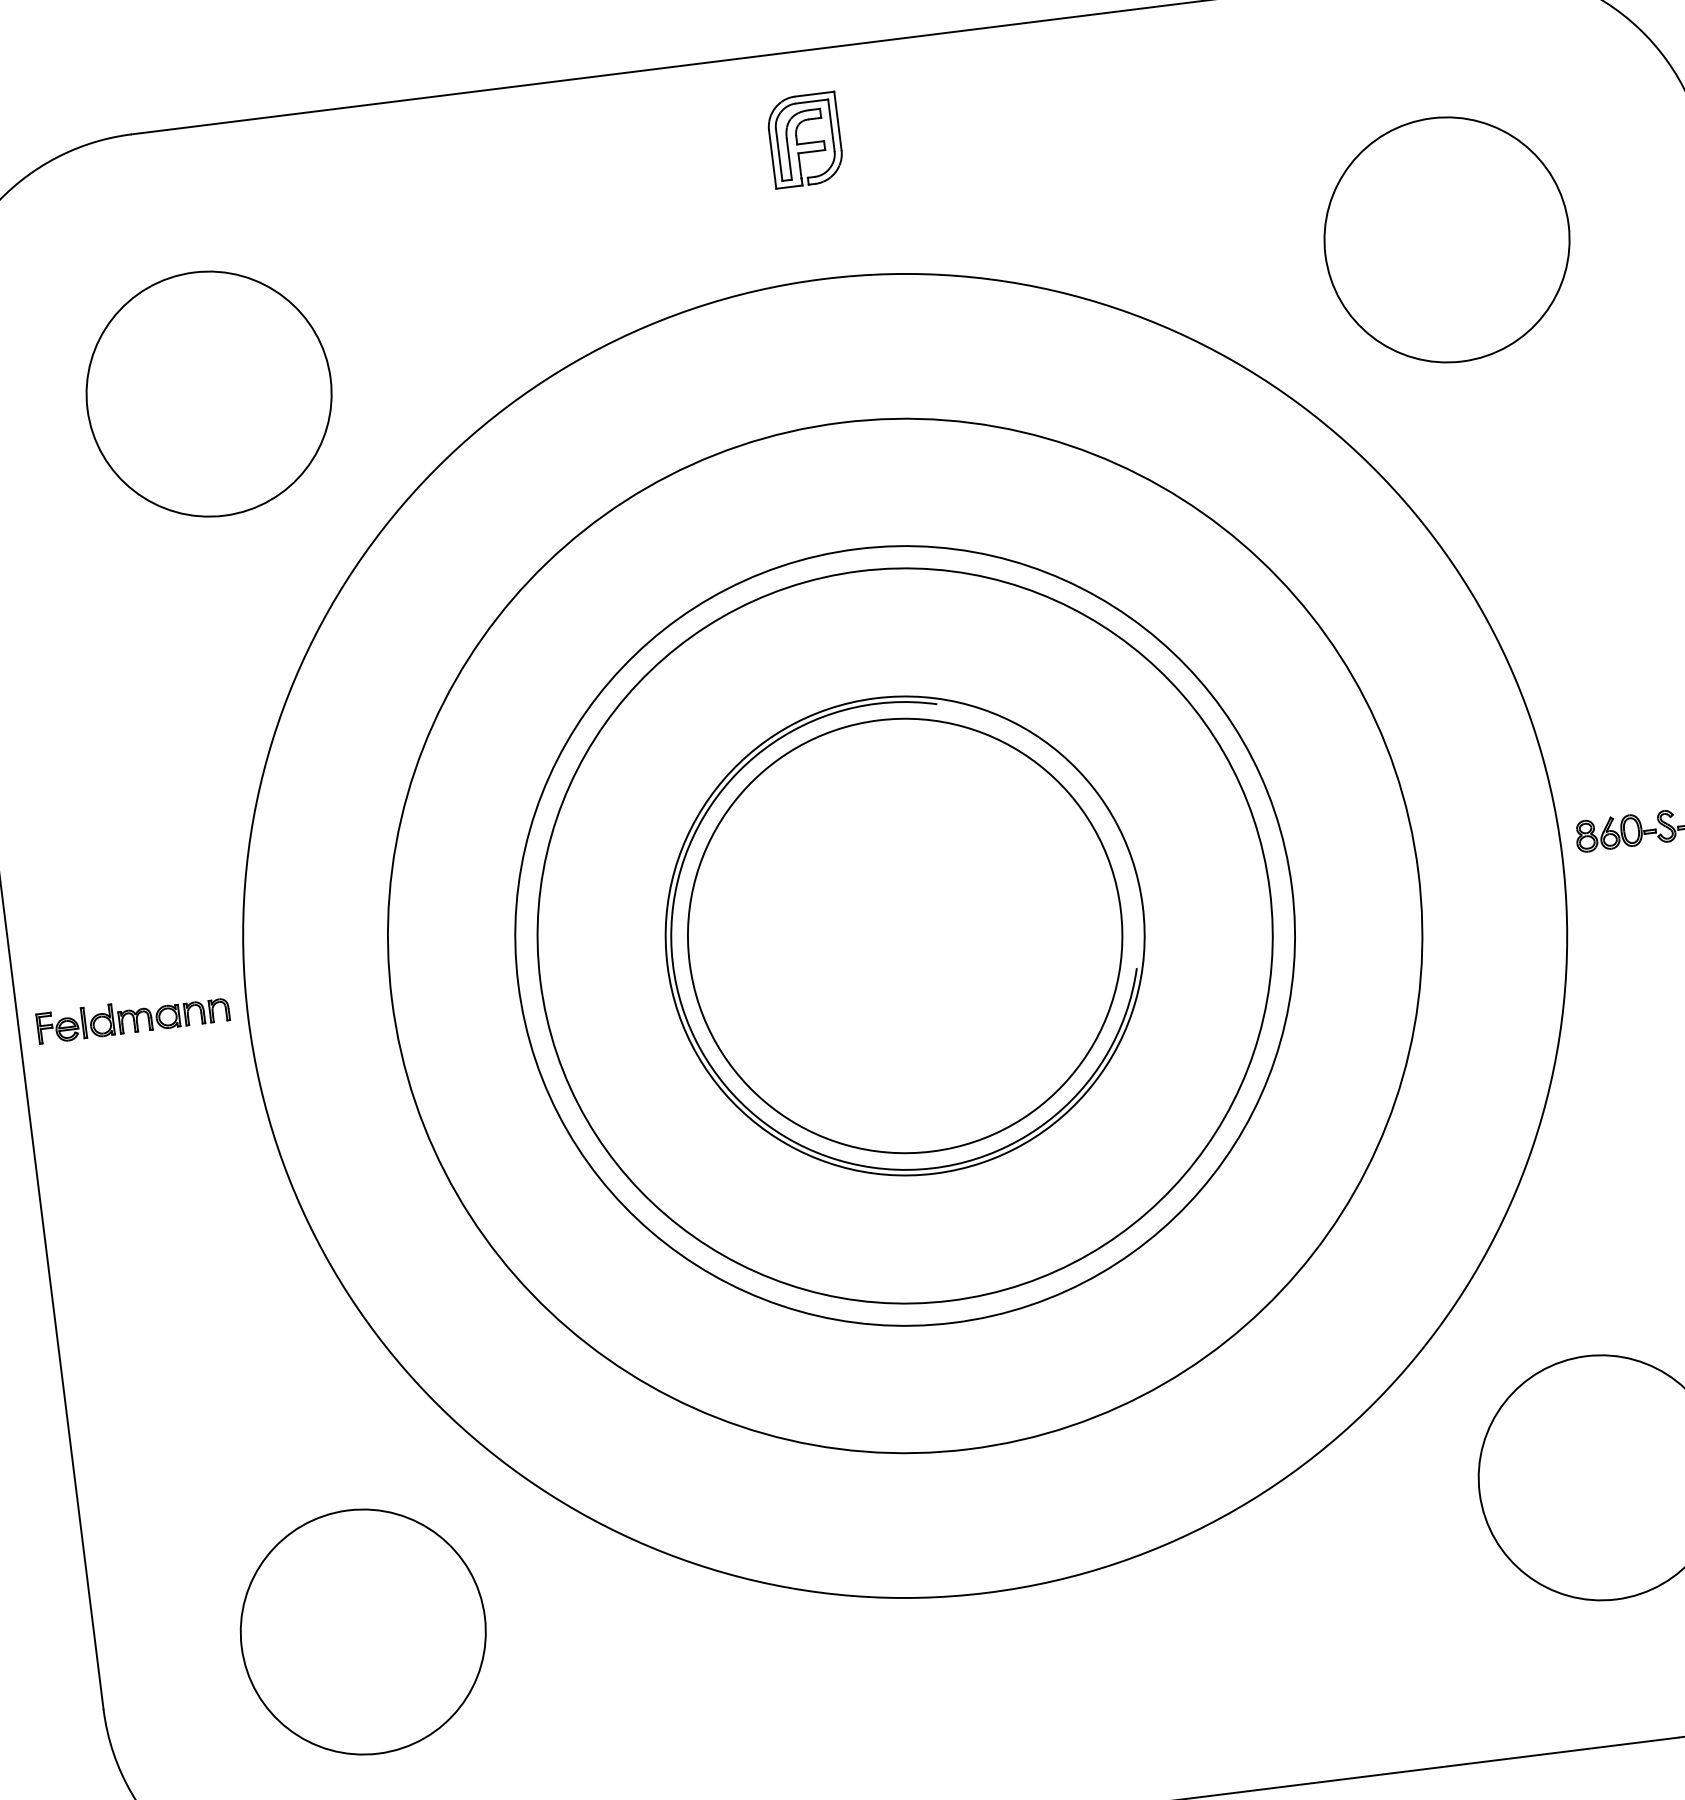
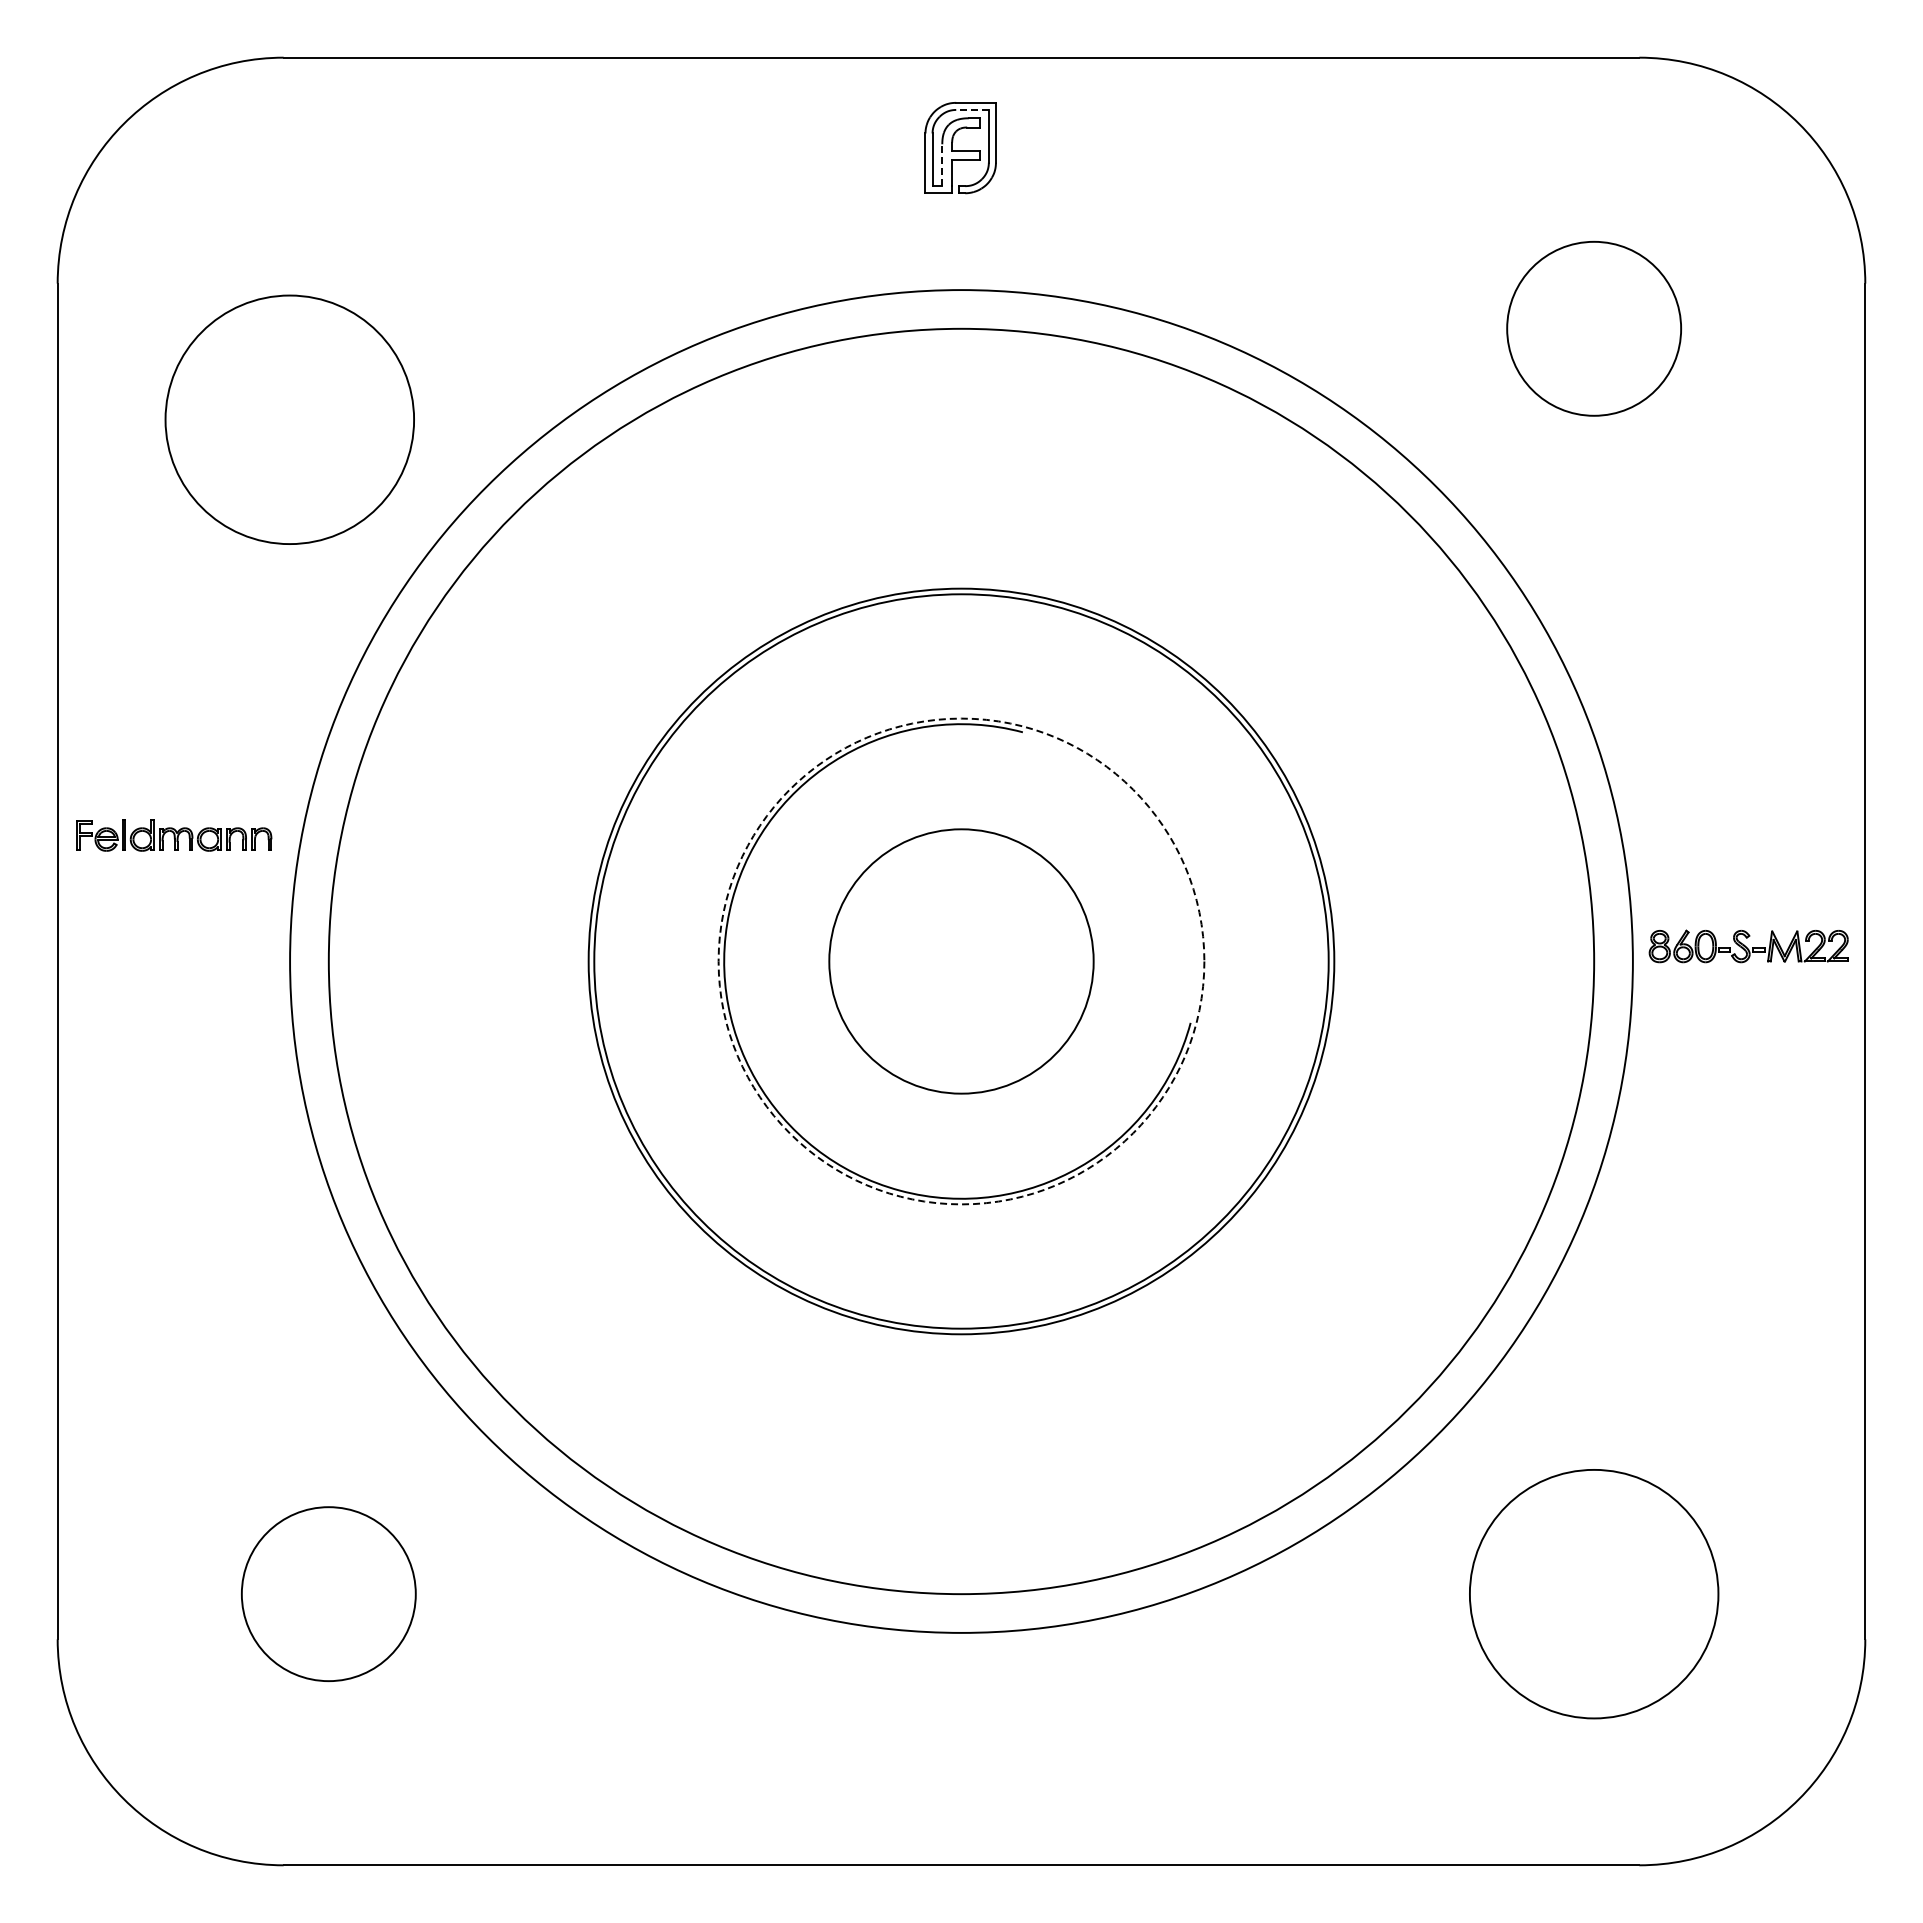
line: (812, 101) -> (972, 109), solid -> dashed
line: (789, 159) -> (942, 165), solid -> dashed
circle: (1446, 239) -> (1593, 328), size x0.7
circle: (208, 393) -> (289, 419), moved
circle: (905, 935) -> (961, 961), size x0.6
circle: (905, 935) -> (961, 961), size x0.7
circle: (905, 935) -> (961, 961), size x1.6
circle: (905, 935) -> (961, 961), solid -> dashed
part: (133, 1017) -> (174, 835), moved
circle: (362, 1631) -> (328, 1593), size x0.7

